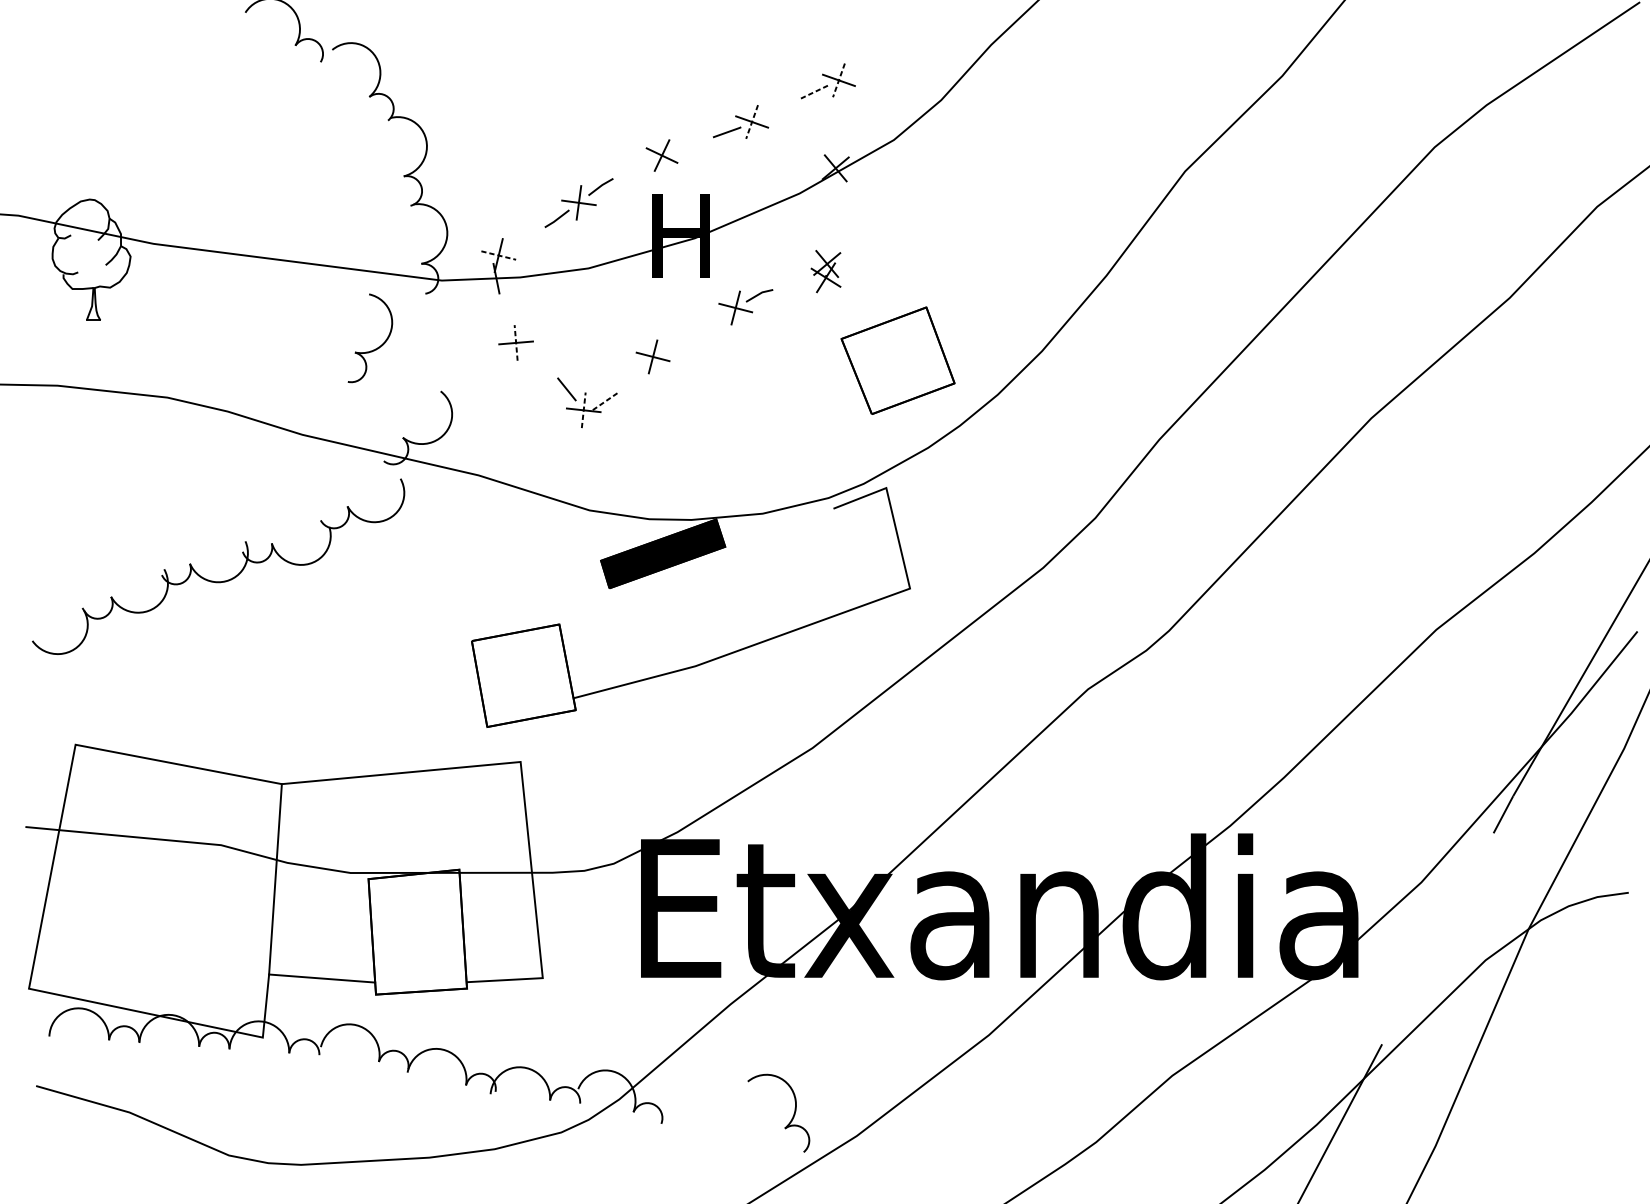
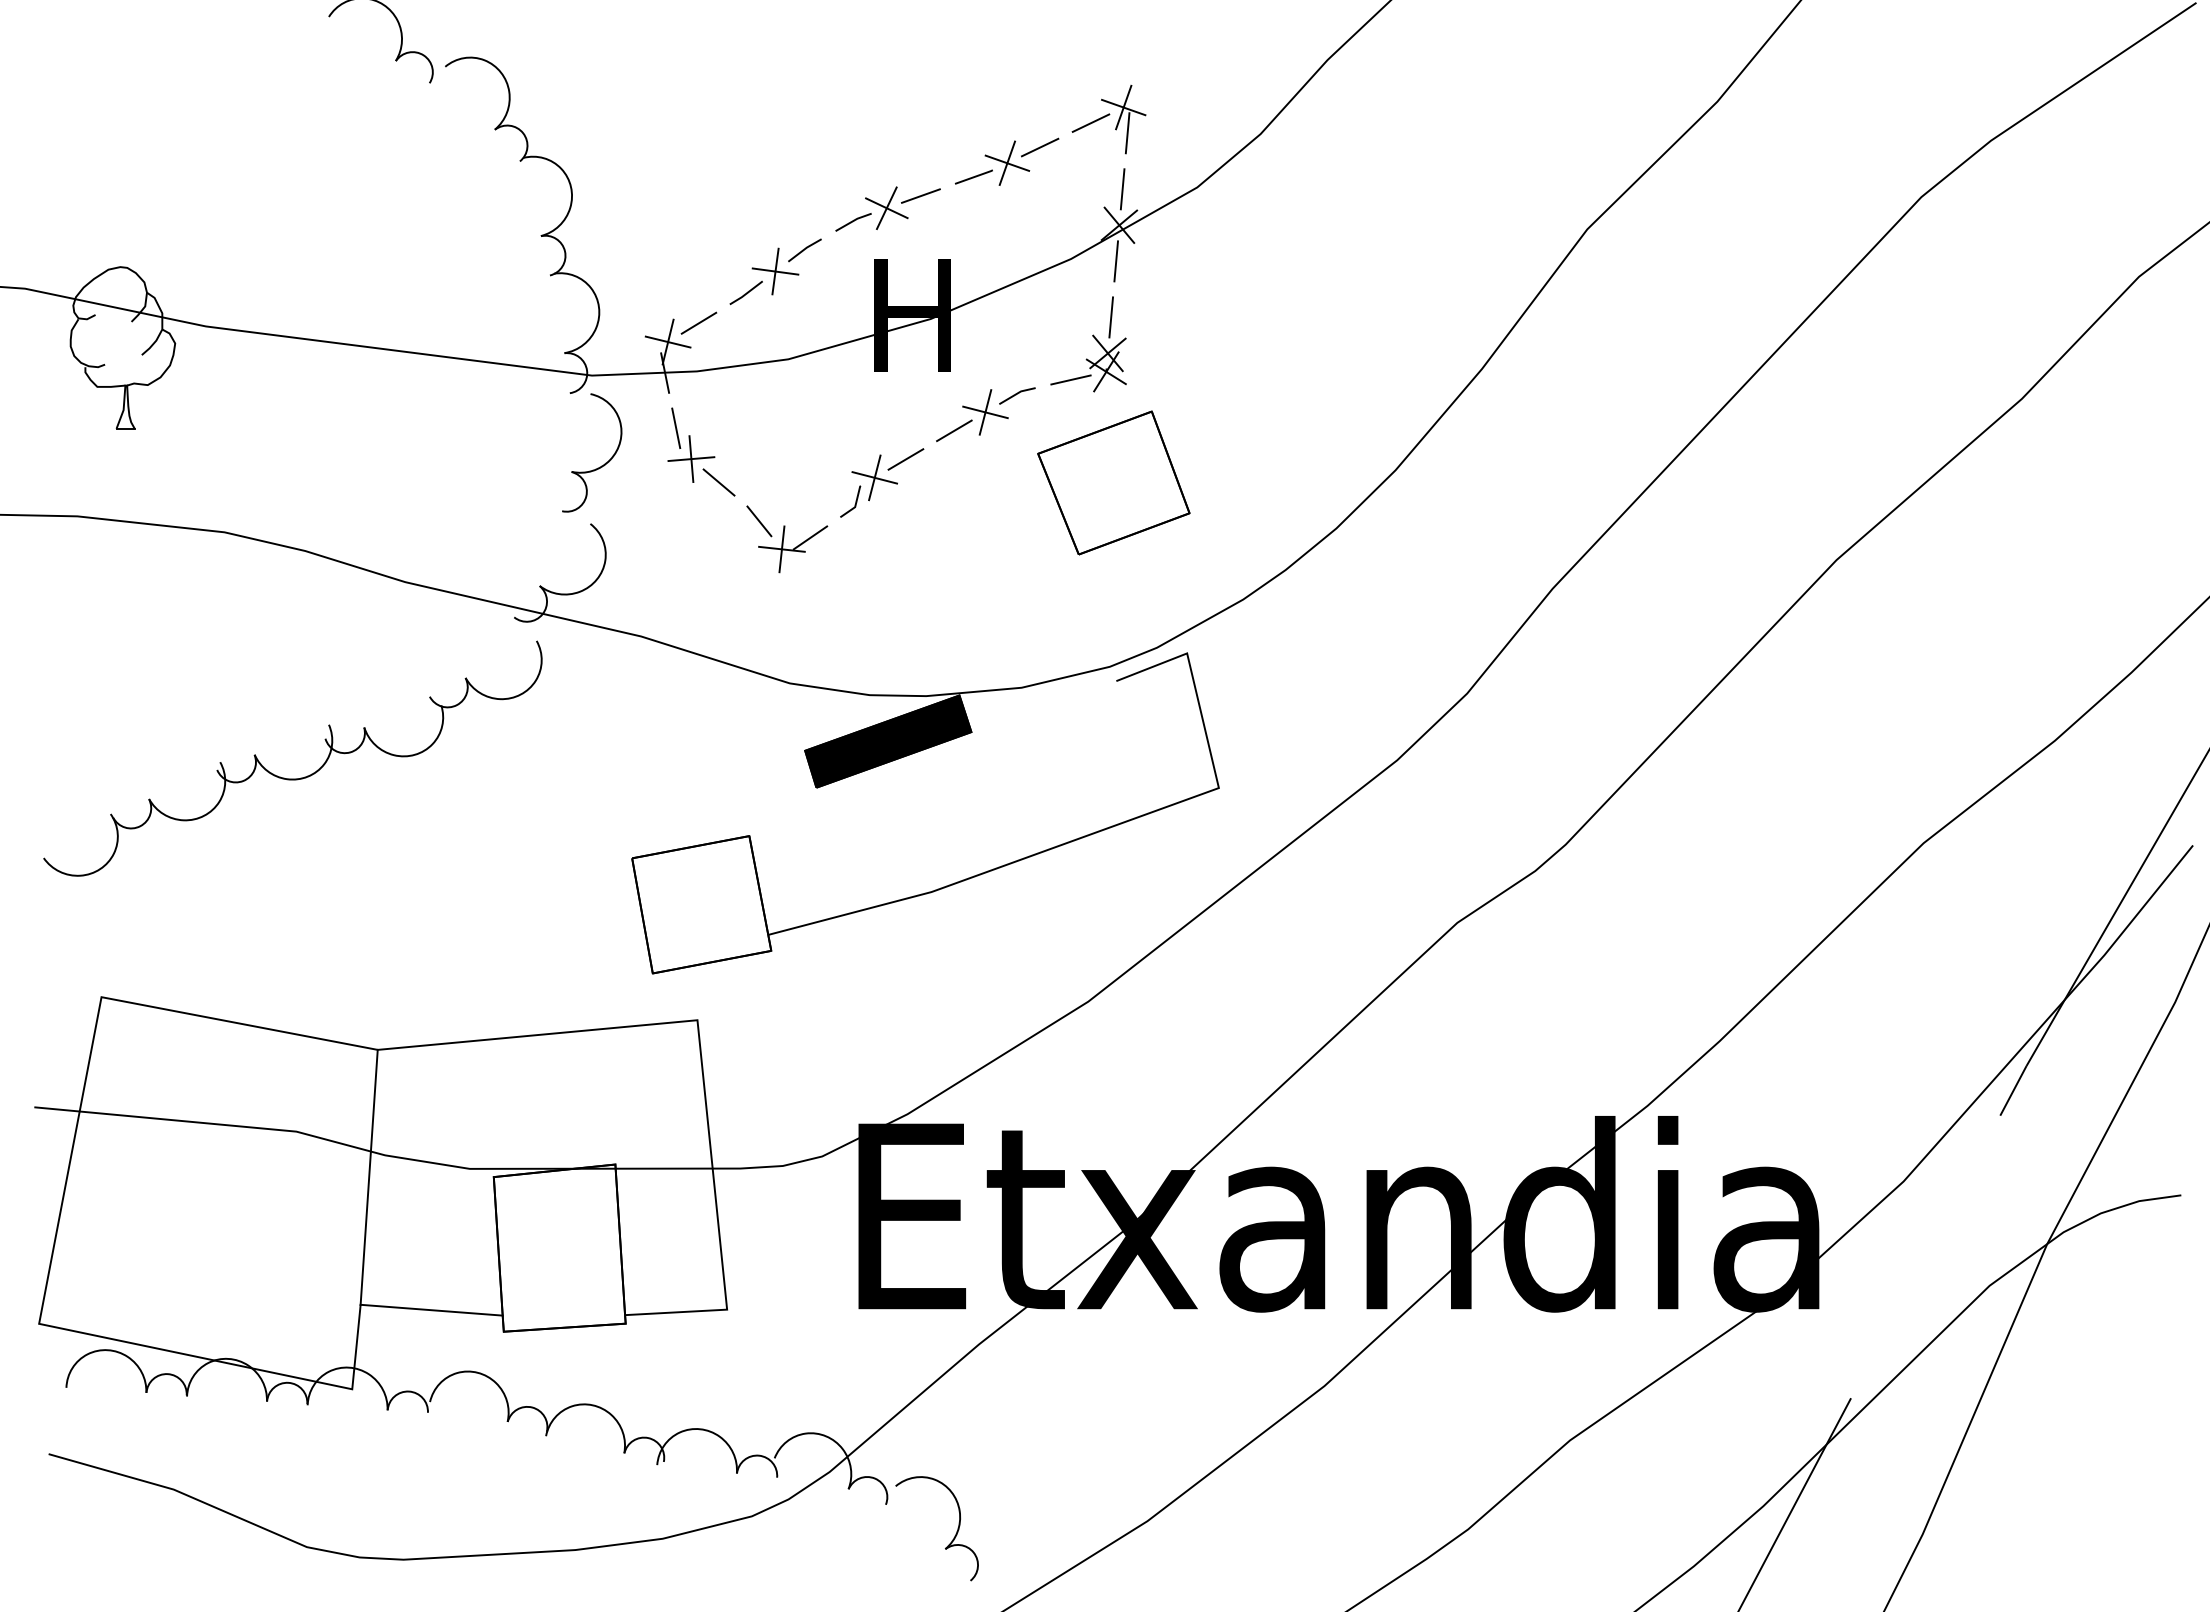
line: (838, 80) -> (1123, 107), dashed -> solid
line: (814, 91) -> (1091, 122), dashed -> solid
line: (841, 99) -> (1127, 133), added
line: (776, 110) -> (1039, 147), added
line: (752, 122) -> (1007, 163), dashed -> solid
line: (838, 141) -> (1122, 189), added
line: (687, 146) -> (920, 195), added
line: (637, 165) -> (853, 221), added
line: (833, 195) -> (1116, 261), added
line: (829, 237) -> (1110, 317), added
line: (521, 240) -> (698, 322), added
line: (499, 255) -> (668, 342), dashed -> solid
line: (799, 283) -> (1070, 379), added
line: (504, 320) -> (676, 428), added
line: (712, 321) -> (954, 430), added
line: (516, 343) -> (691, 459), dashed -> solid
line: (676, 343) -> (905, 459), added
part: (377, 347) -> (601, 465), moved
line: (536, 360) -> (718, 482), added
part: (897, 360) -> (1113, 482), moved
line: (638, 374) -> (855, 501), added
line: (605, 402) -> (810, 538), dashed -> solid
line: (583, 410) -> (781, 549), dashed -> solid
part: (789, 1122) -> (951, 1540), moved

